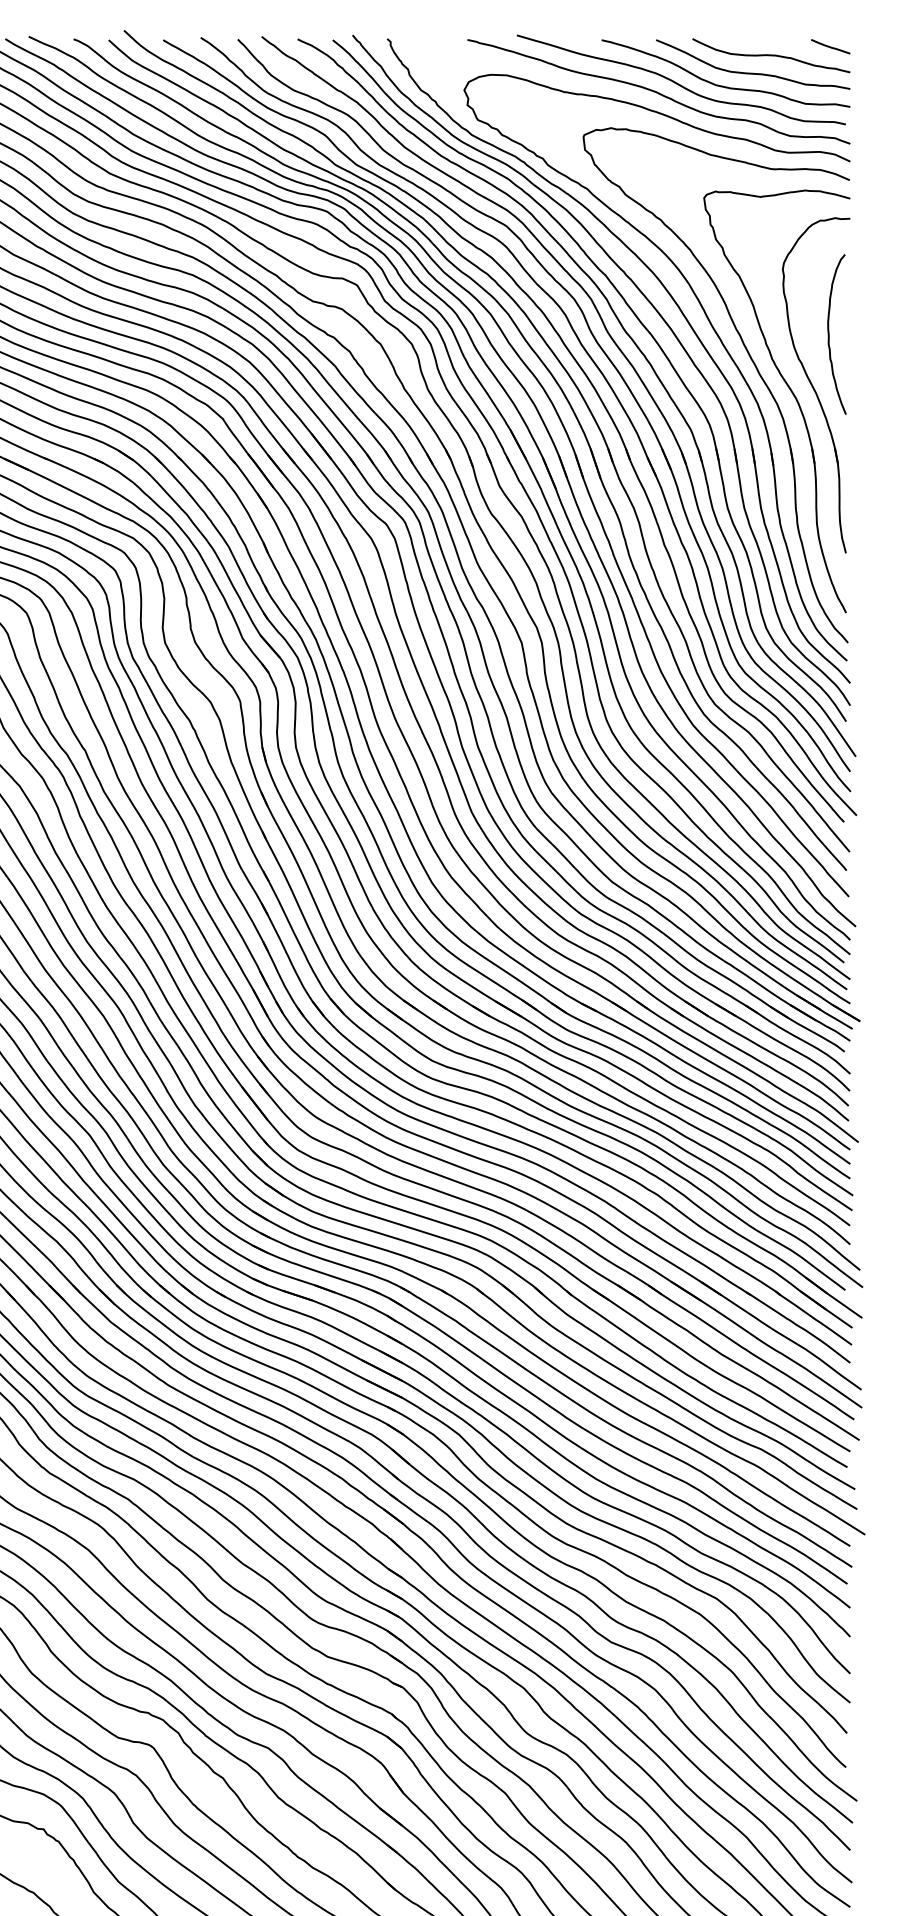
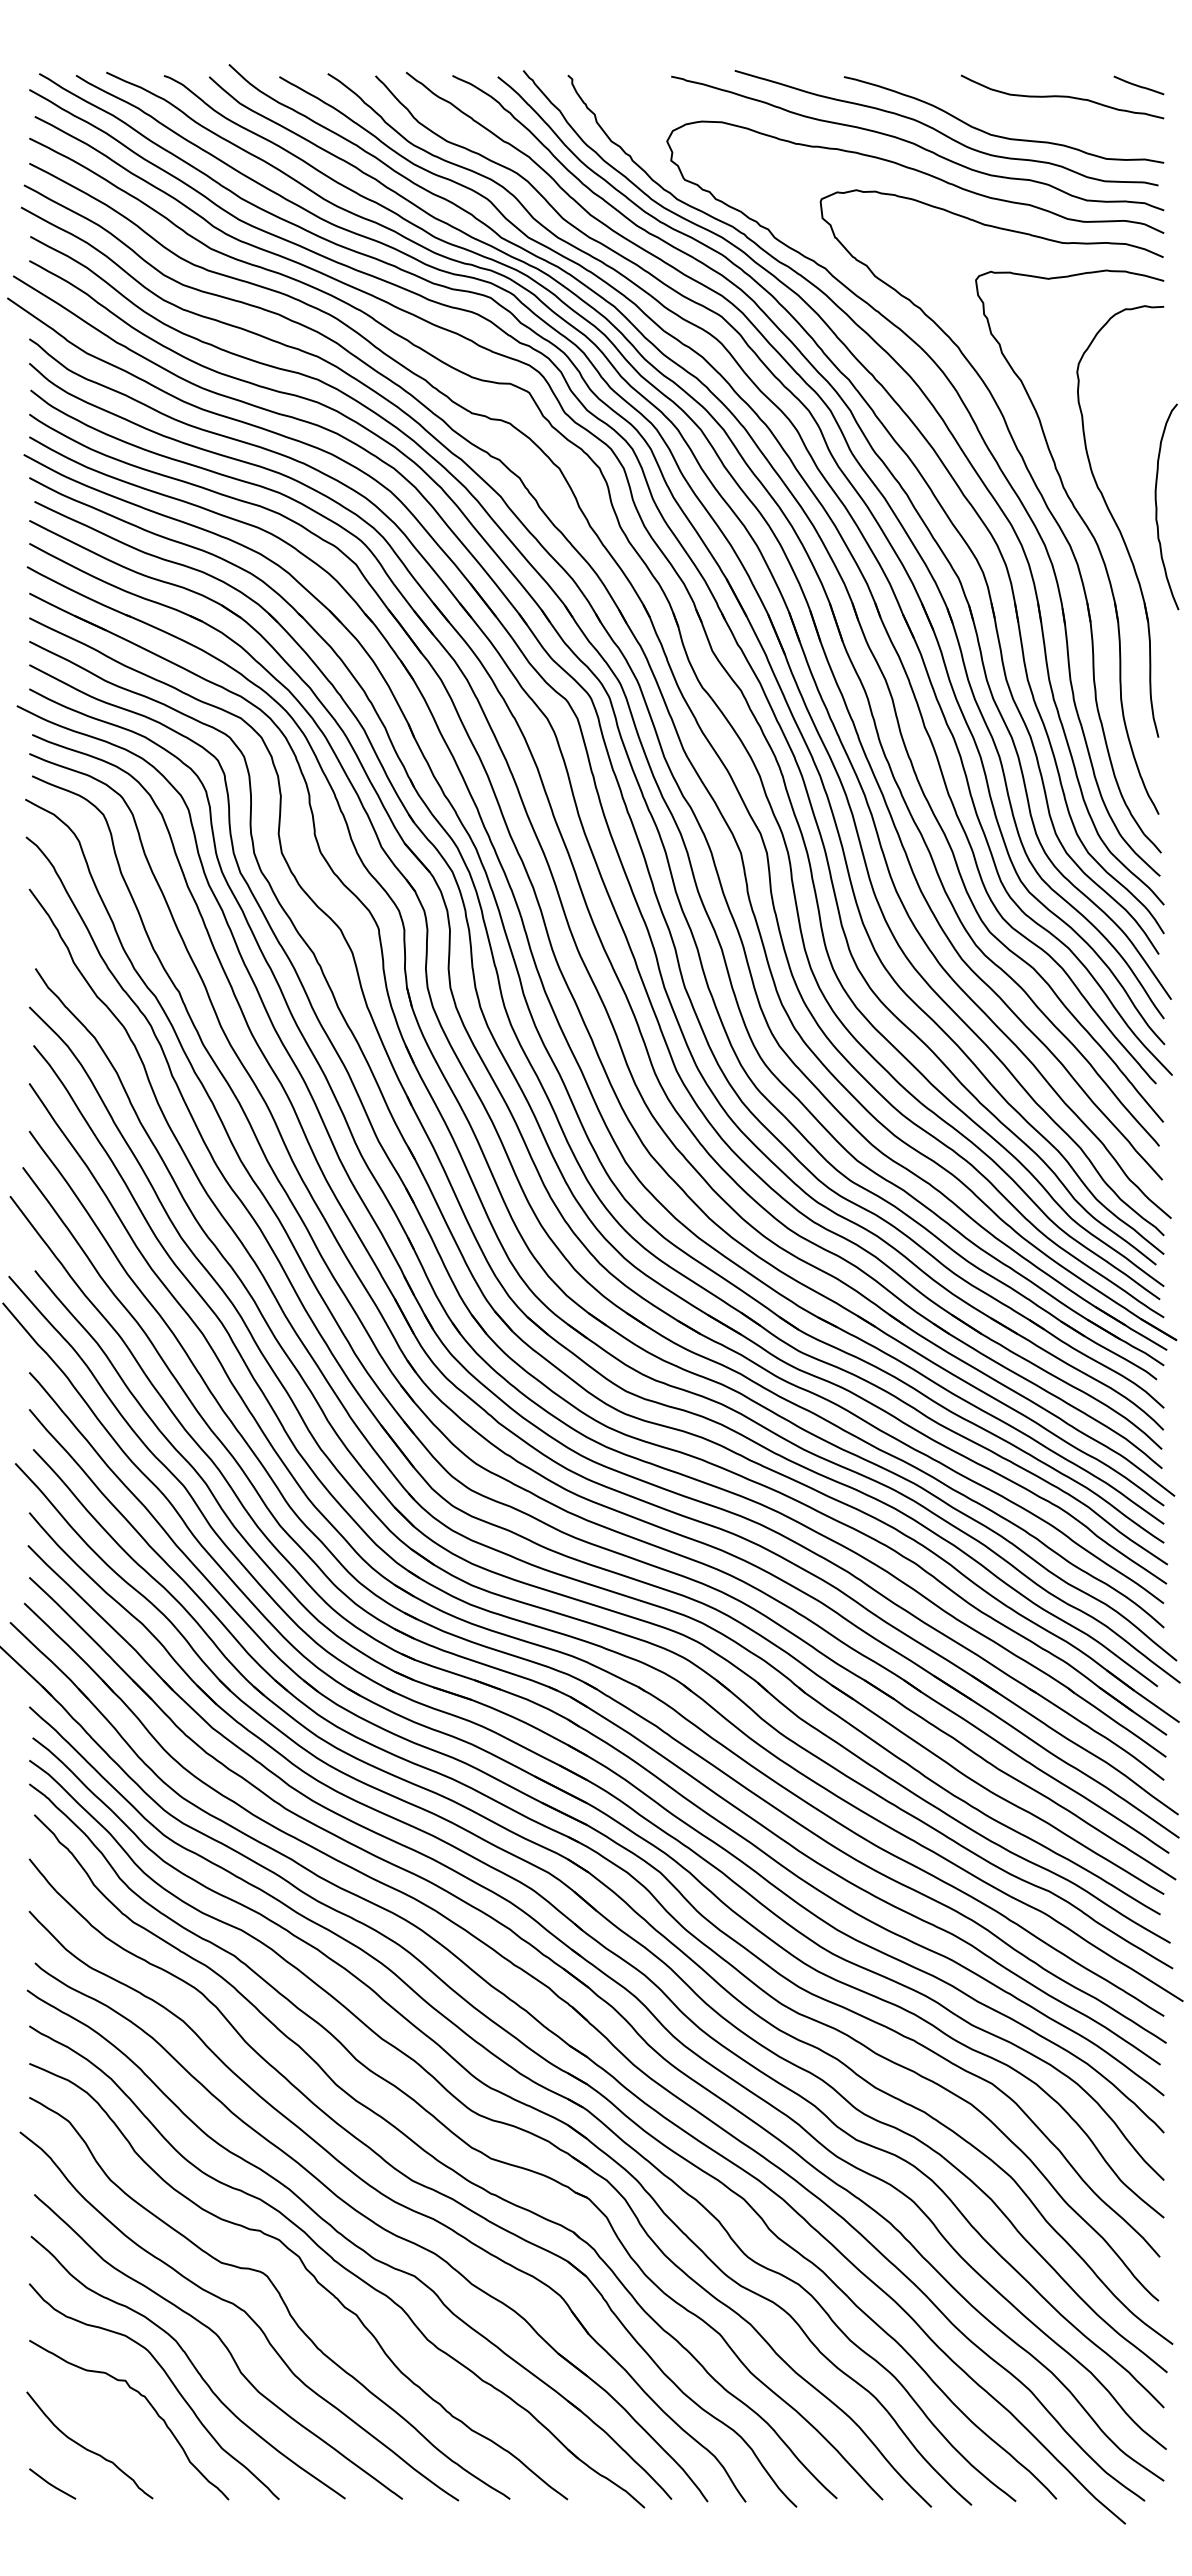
curve: (753, 73) -> (1039, 119), removed
curve: (829, 334) -> (1157, 506), moved

